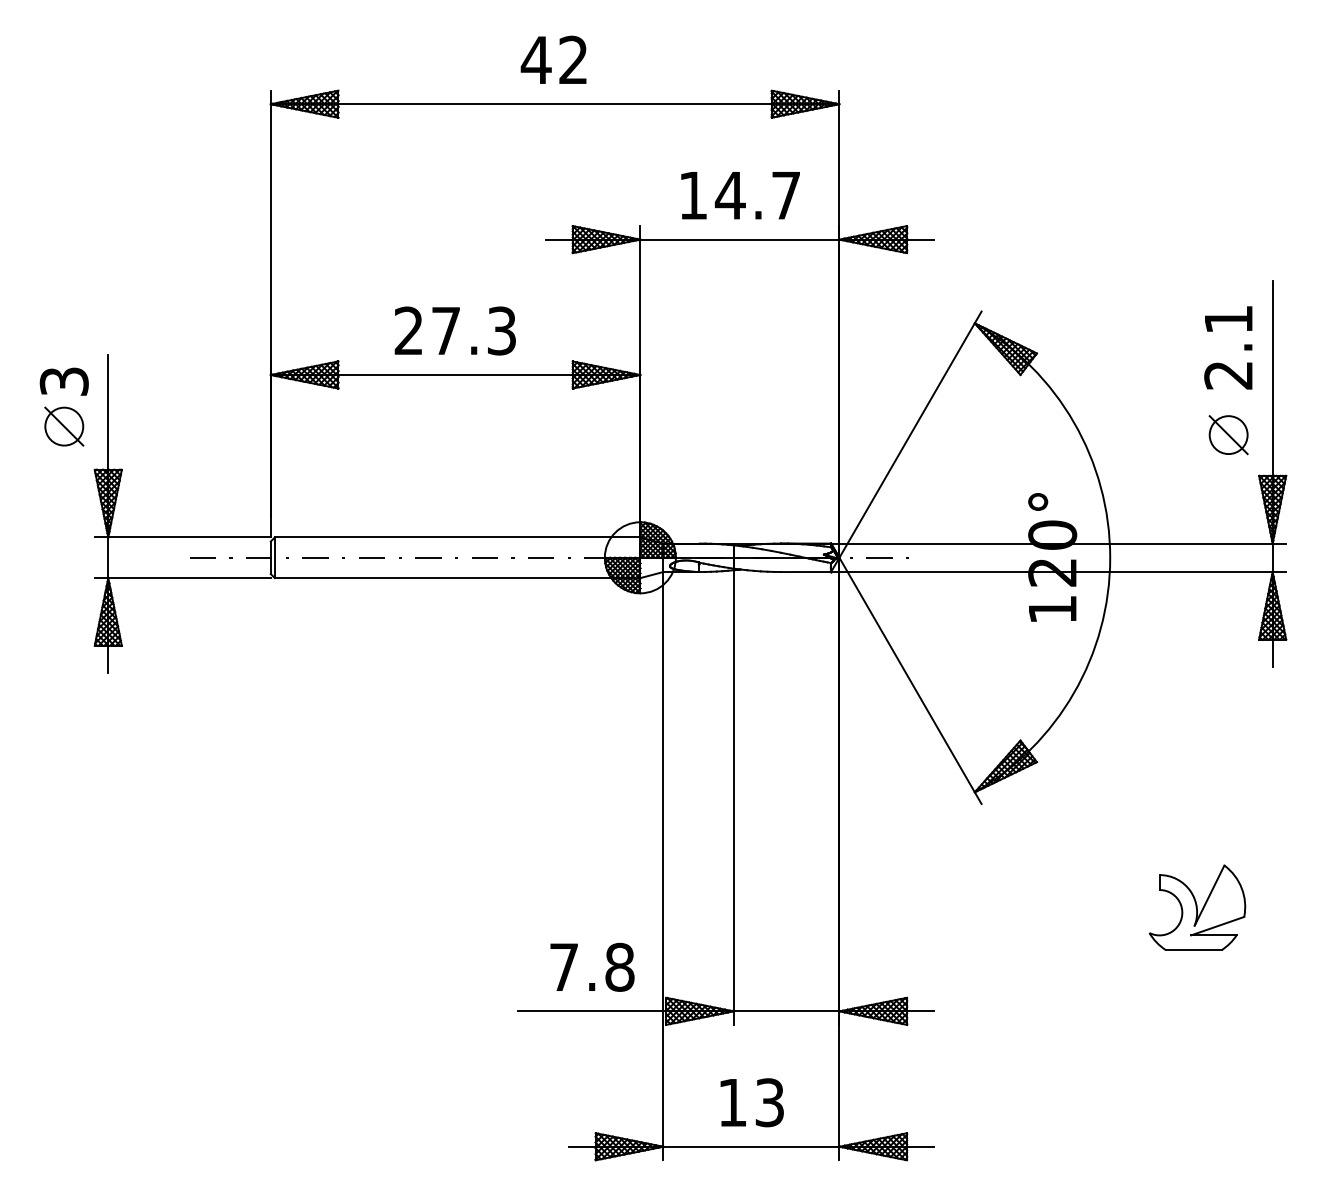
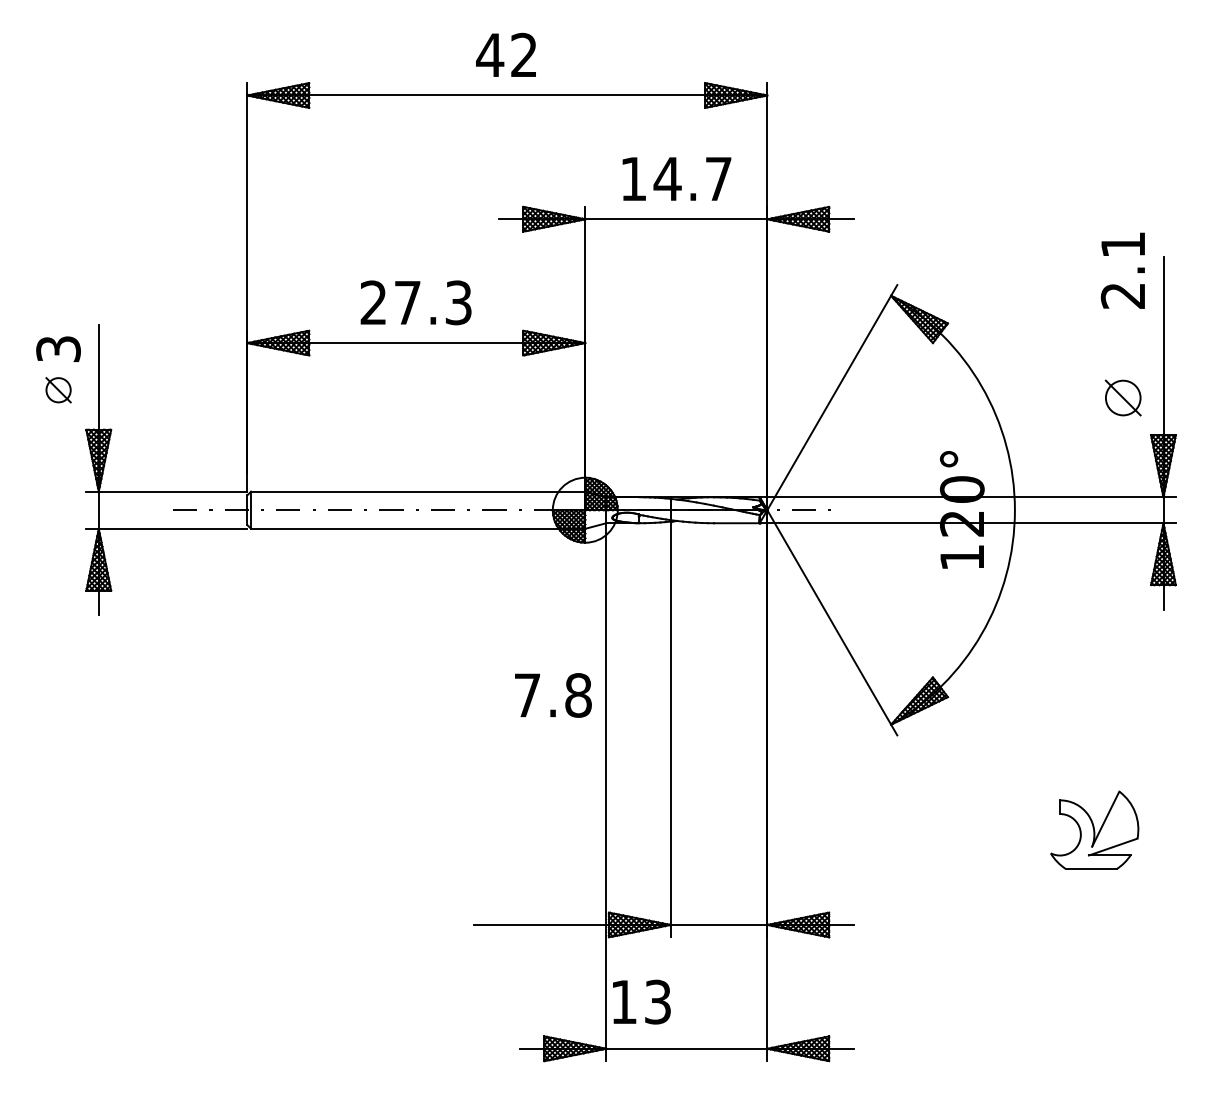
text: (1228, 347) -> (1123, 270), moved
part: (64, 426) -> (58, 390), size x0.7
text: (592, 966) -> (553, 694), moved
text: (751, 1102) -> (641, 1001), moved

